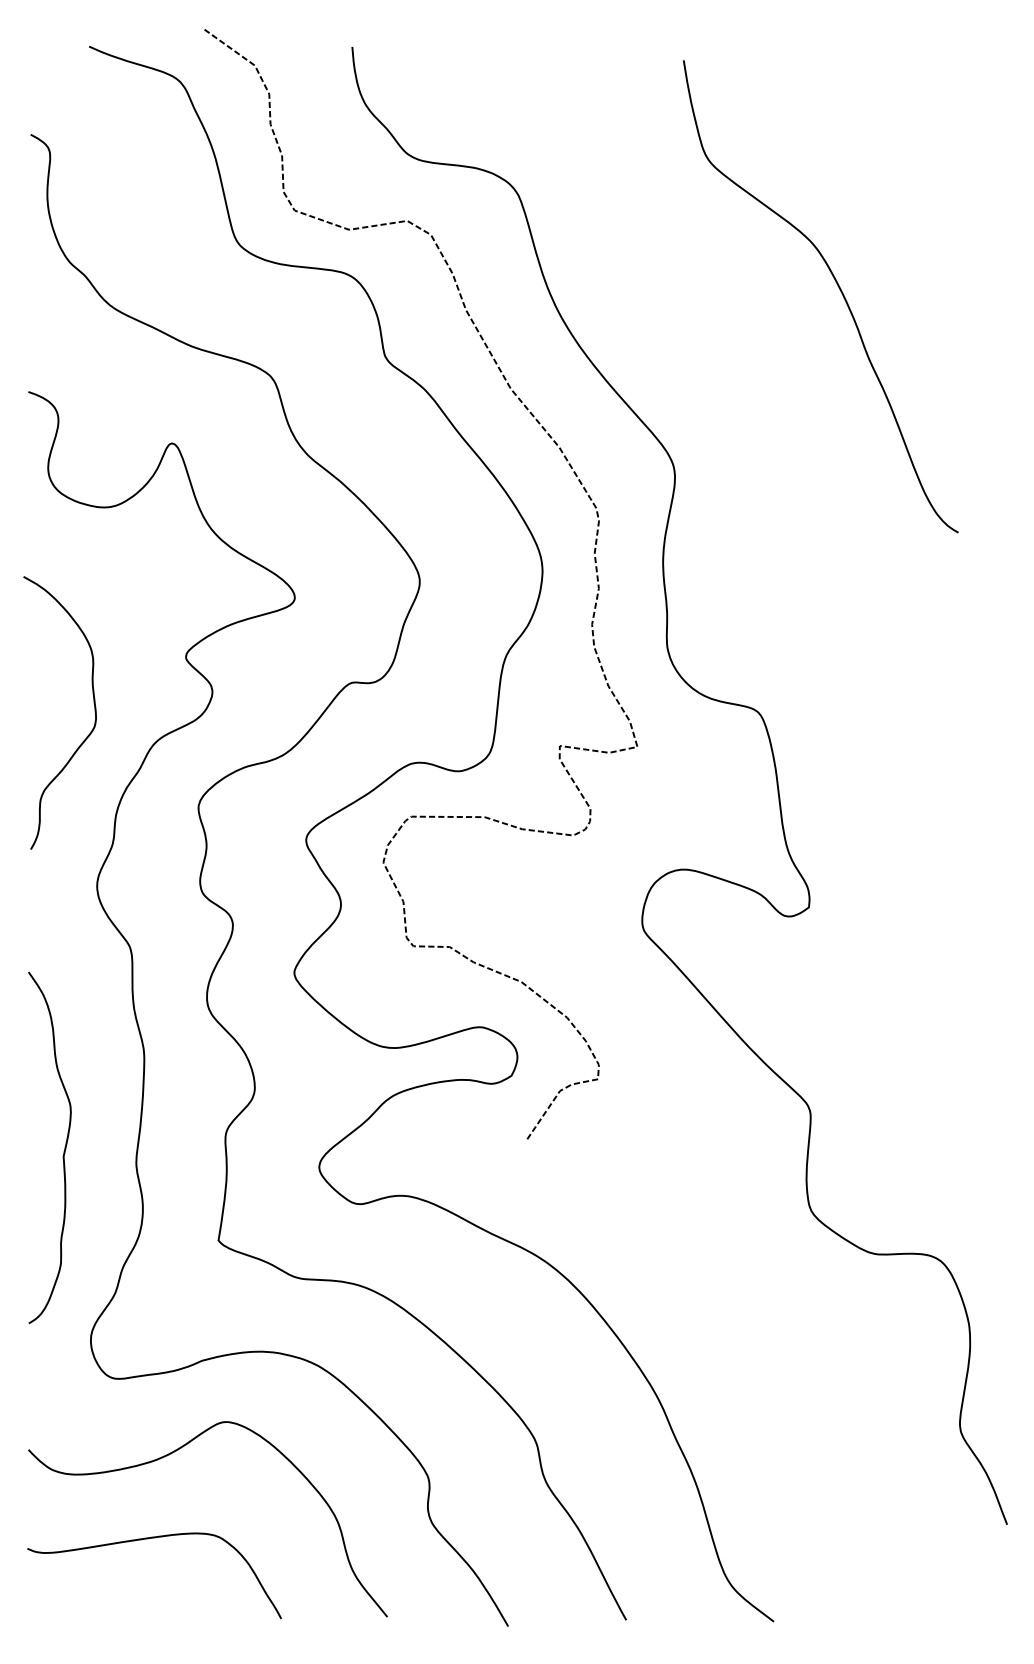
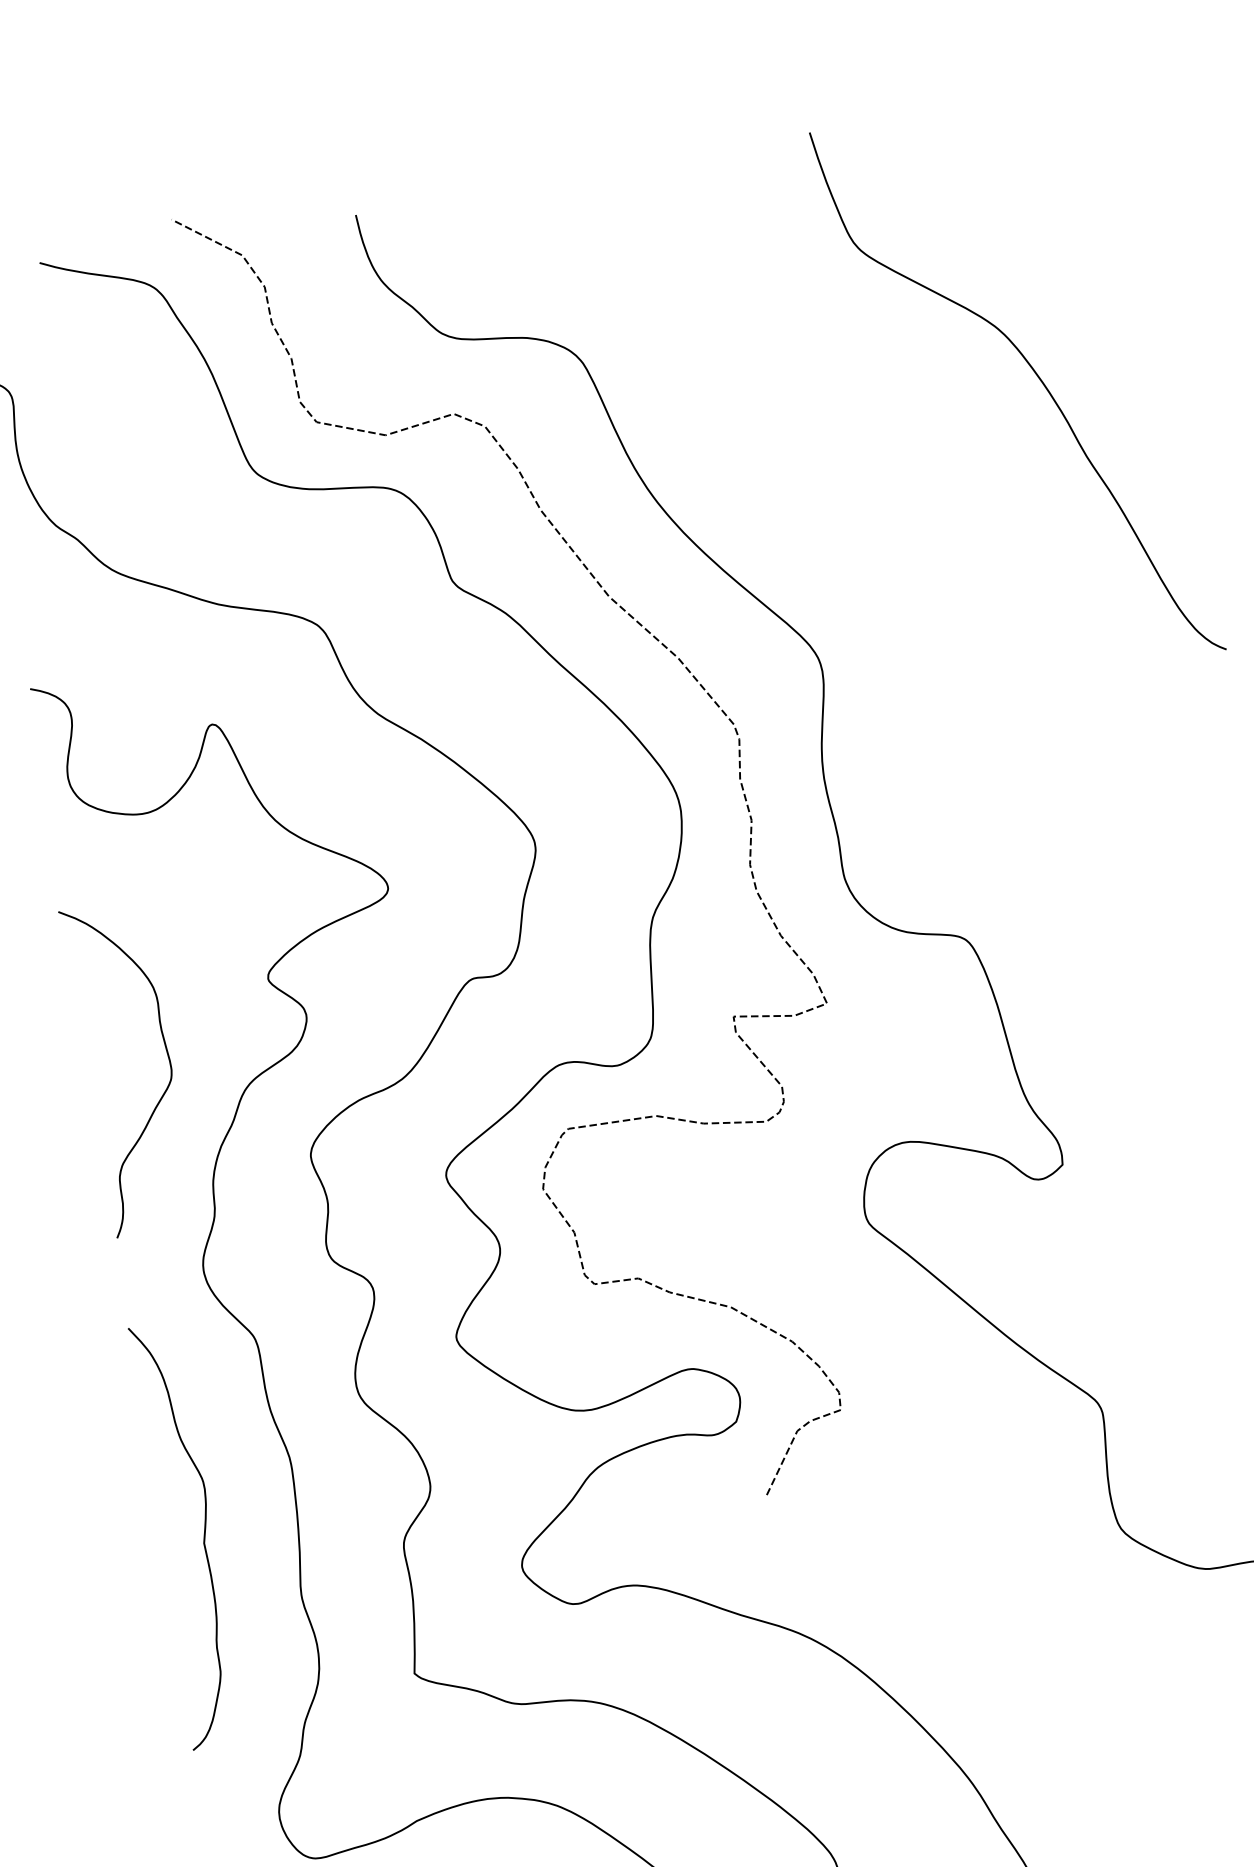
part: (838, 288) -> (1037, 378), moved
curve: (63, 1151) -> (203, 1537), moved

